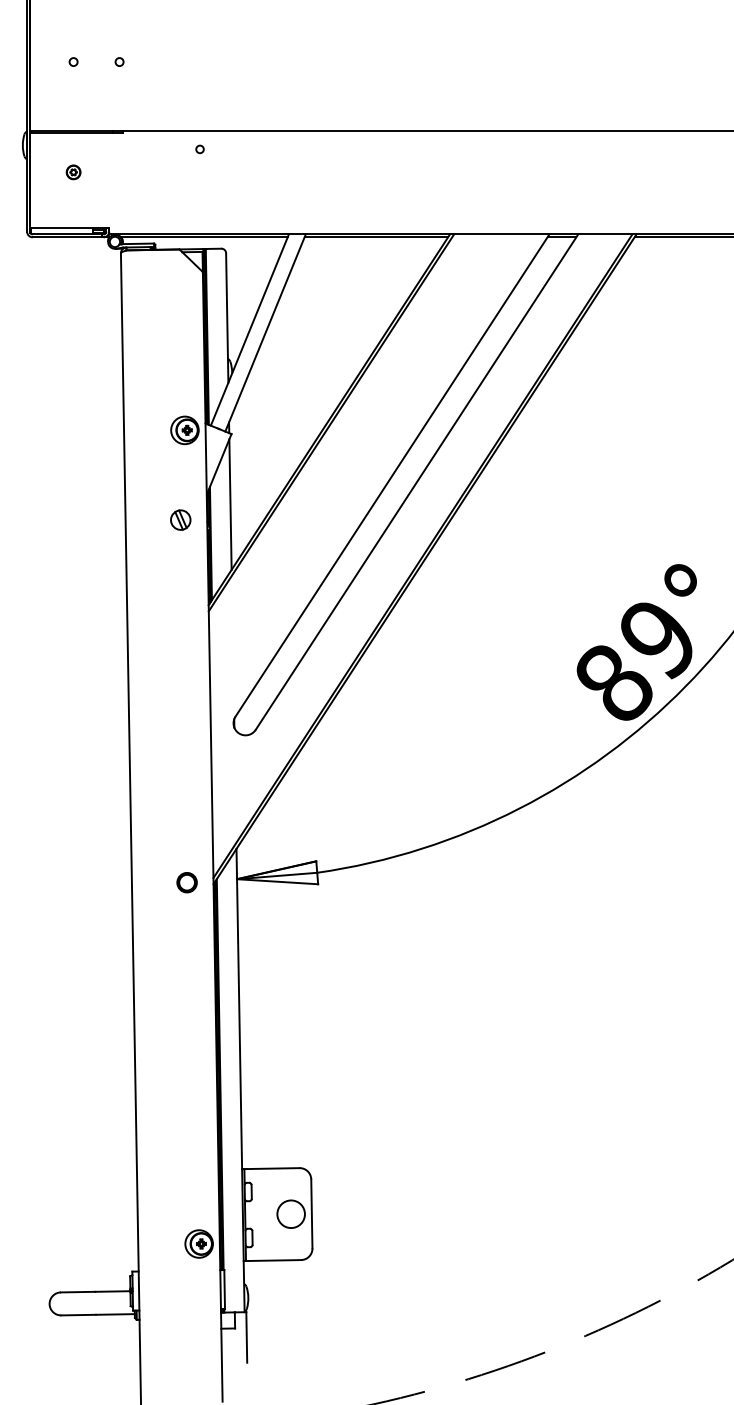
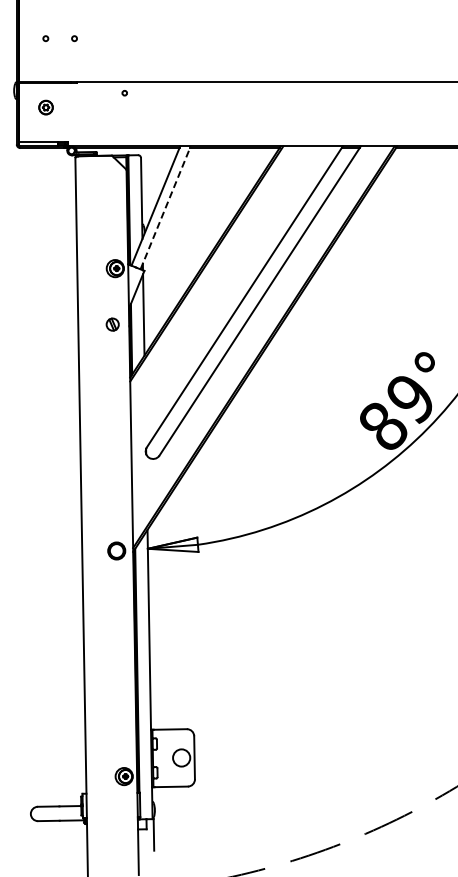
part: (73, 172) -> (45, 107), size x1.6
line: (265, 332) -> (165, 207), solid -> dashed
circle: (186, 881) -> (116, 550), size x1.4

